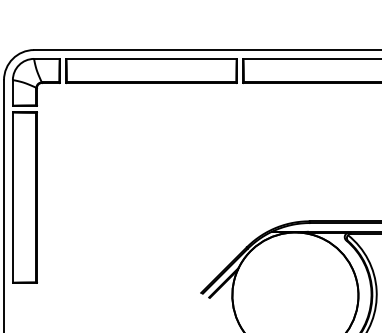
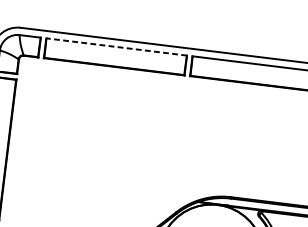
line: (151, 58) -> (116, 46), solid -> dashed

